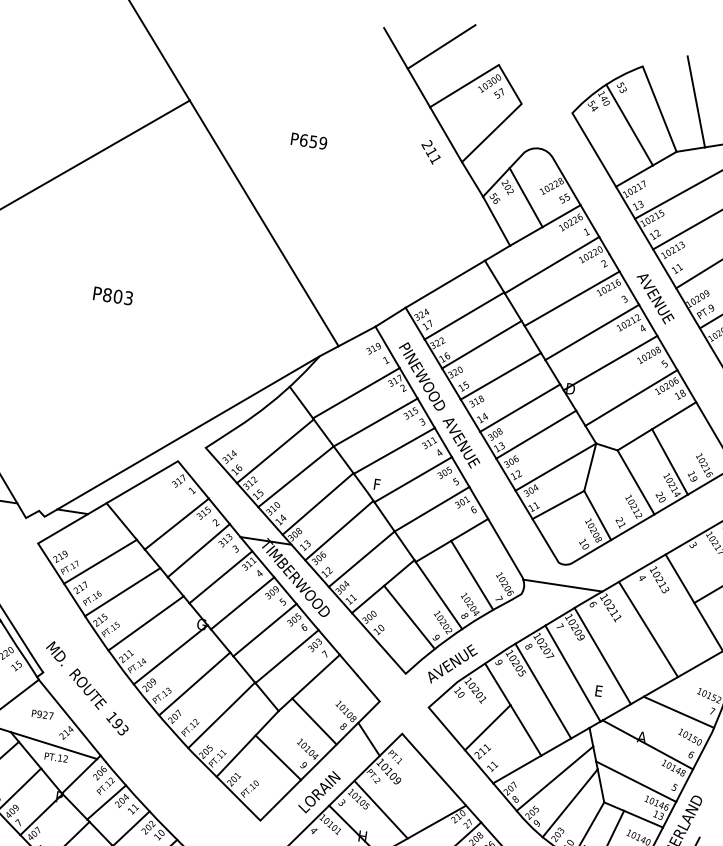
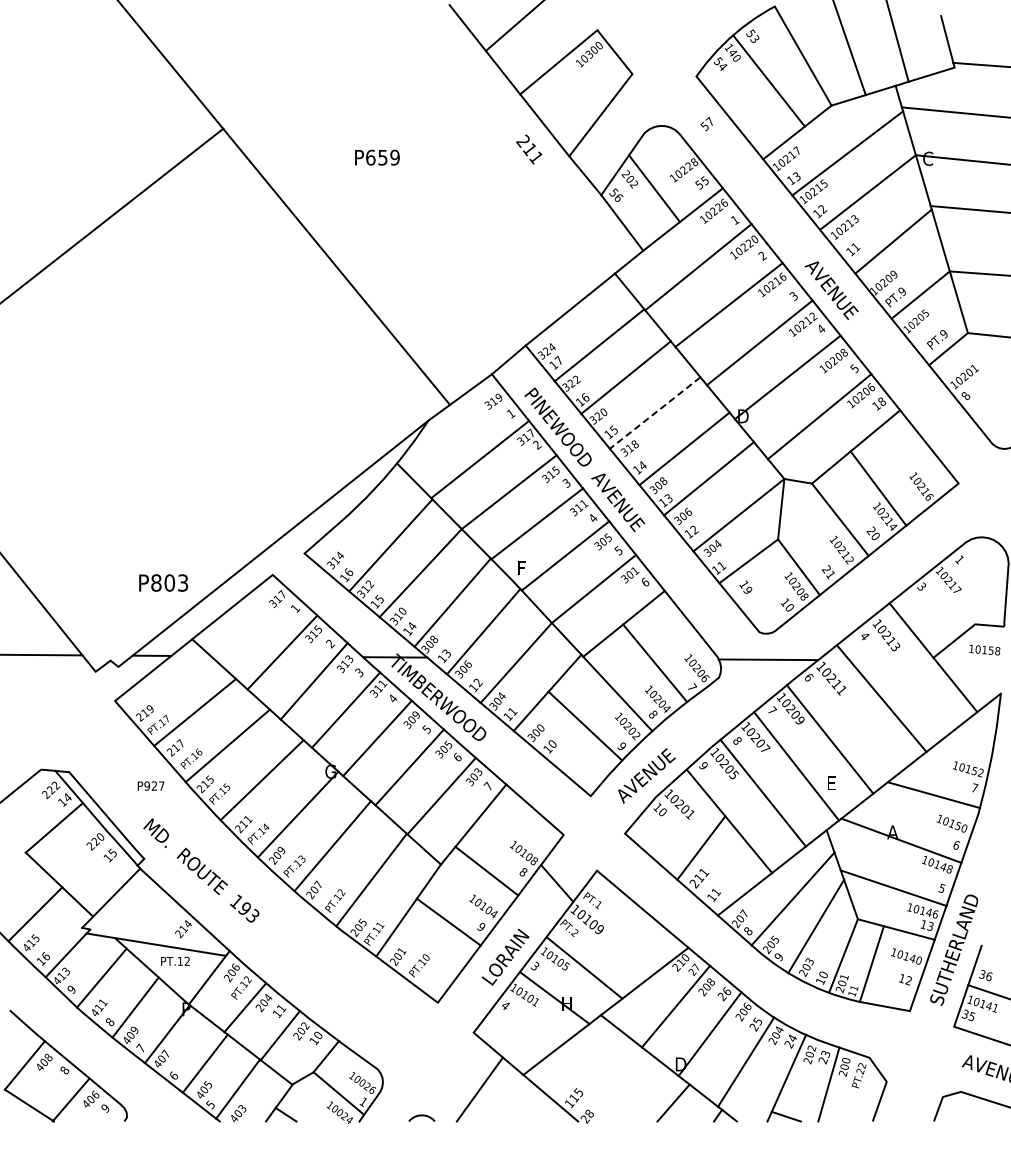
text: (498, 92) -> (706, 123), moved
text: (113, 295) -> (163, 582), moved
line: (501, 376) -> (655, 413), solid -> dashed
text: (692, 475) -> (745, 586), moved
text: (42, 714) -> (150, 785), moved

